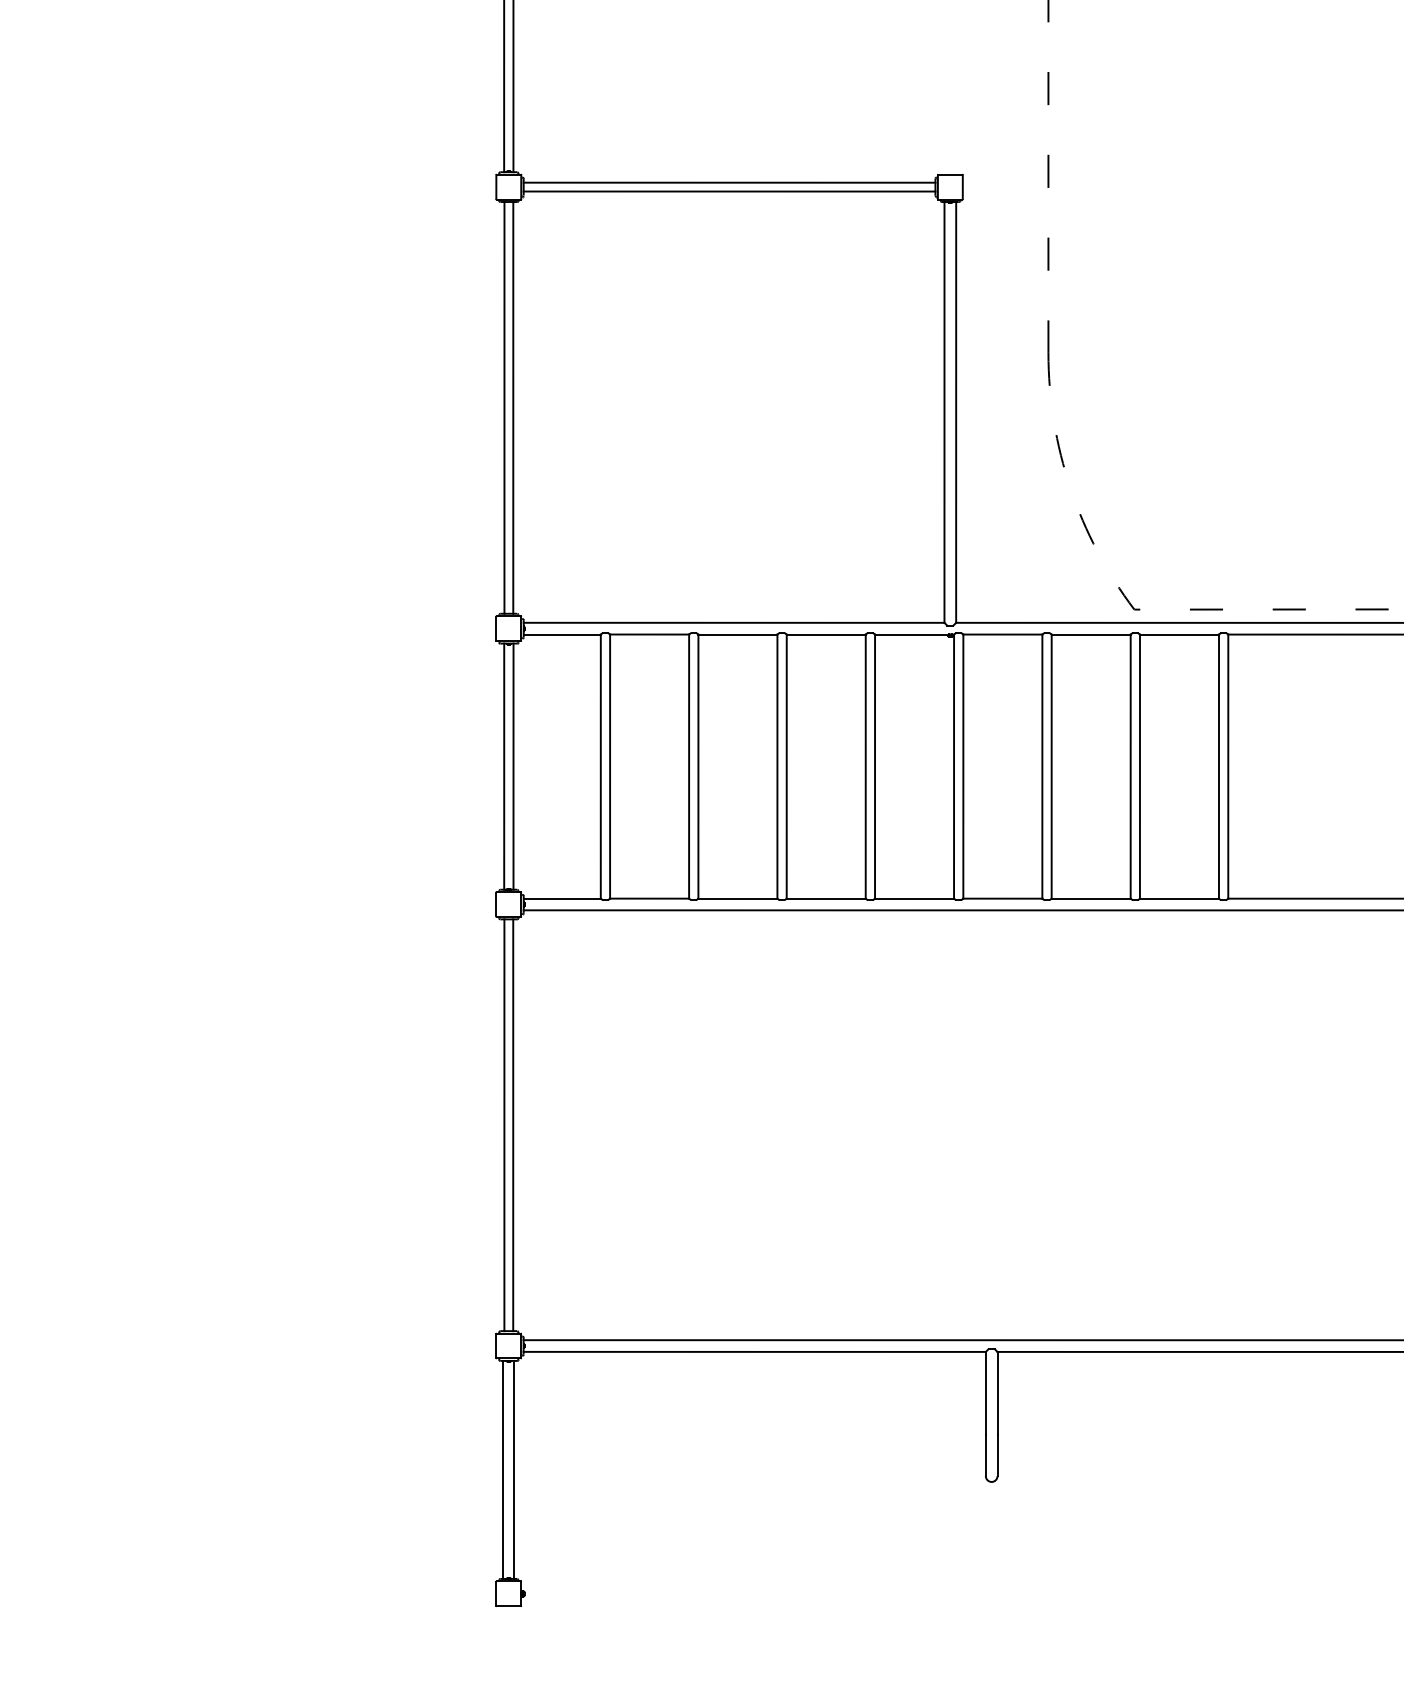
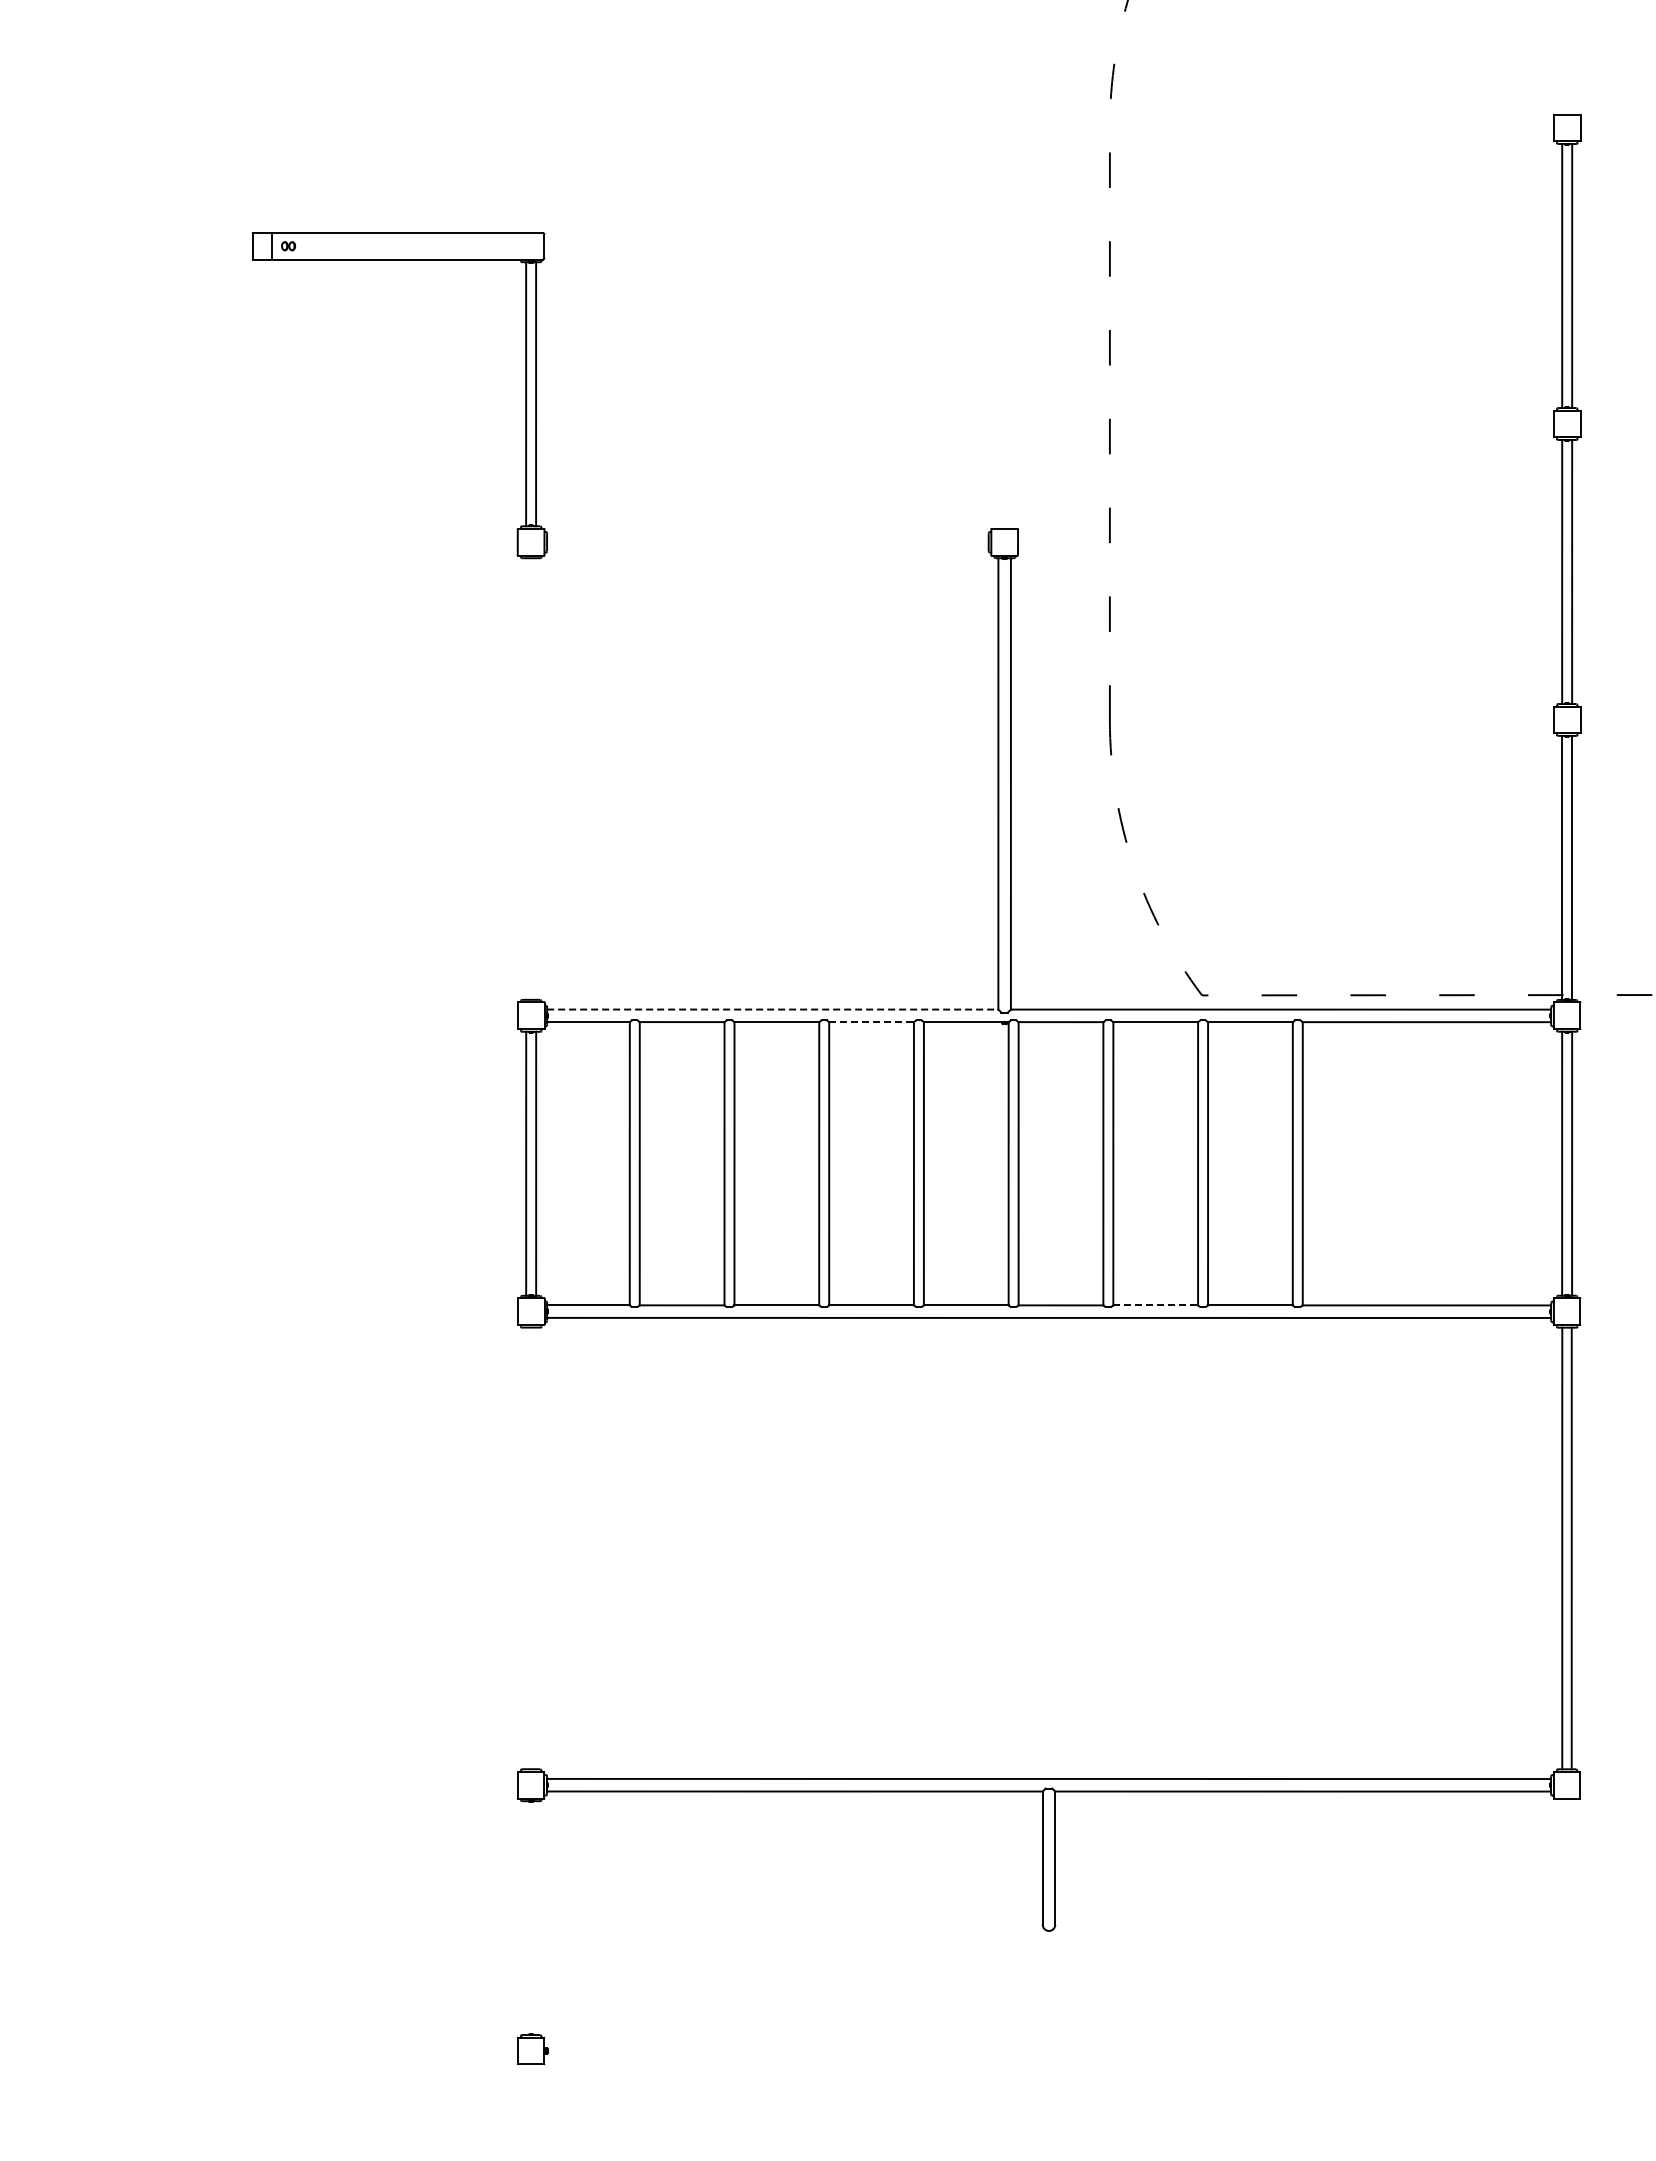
line: (729, 182) -> (767, 537), removed
line: (729, 191) -> (767, 546), removed
line: (504, 407) -> (526, 778), removed
line: (512, 407) -> (535, 778), removed
line: (733, 622) -> (772, 1009), solid -> dashed
line: (827, 634) -> (872, 1022), solid -> dashed
line: (1091, 898) -> (1156, 1305), solid -> dashed
line: (504, 1125) -> (526, 1548), removed
line: (512, 1125) -> (535, 1548), removed
line: (503, 1470) -> (525, 1918), removed
line: (514, 1470) -> (537, 1918), removed

